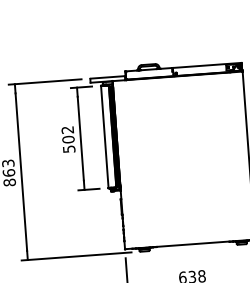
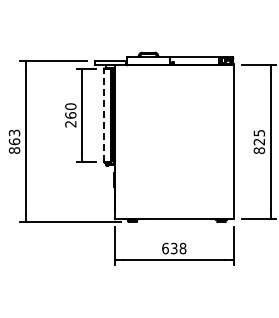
line: (105, 137) -> (104, 115), solid -> dashed
text: (68, 139) -> (70, 115), 502 -> 260

